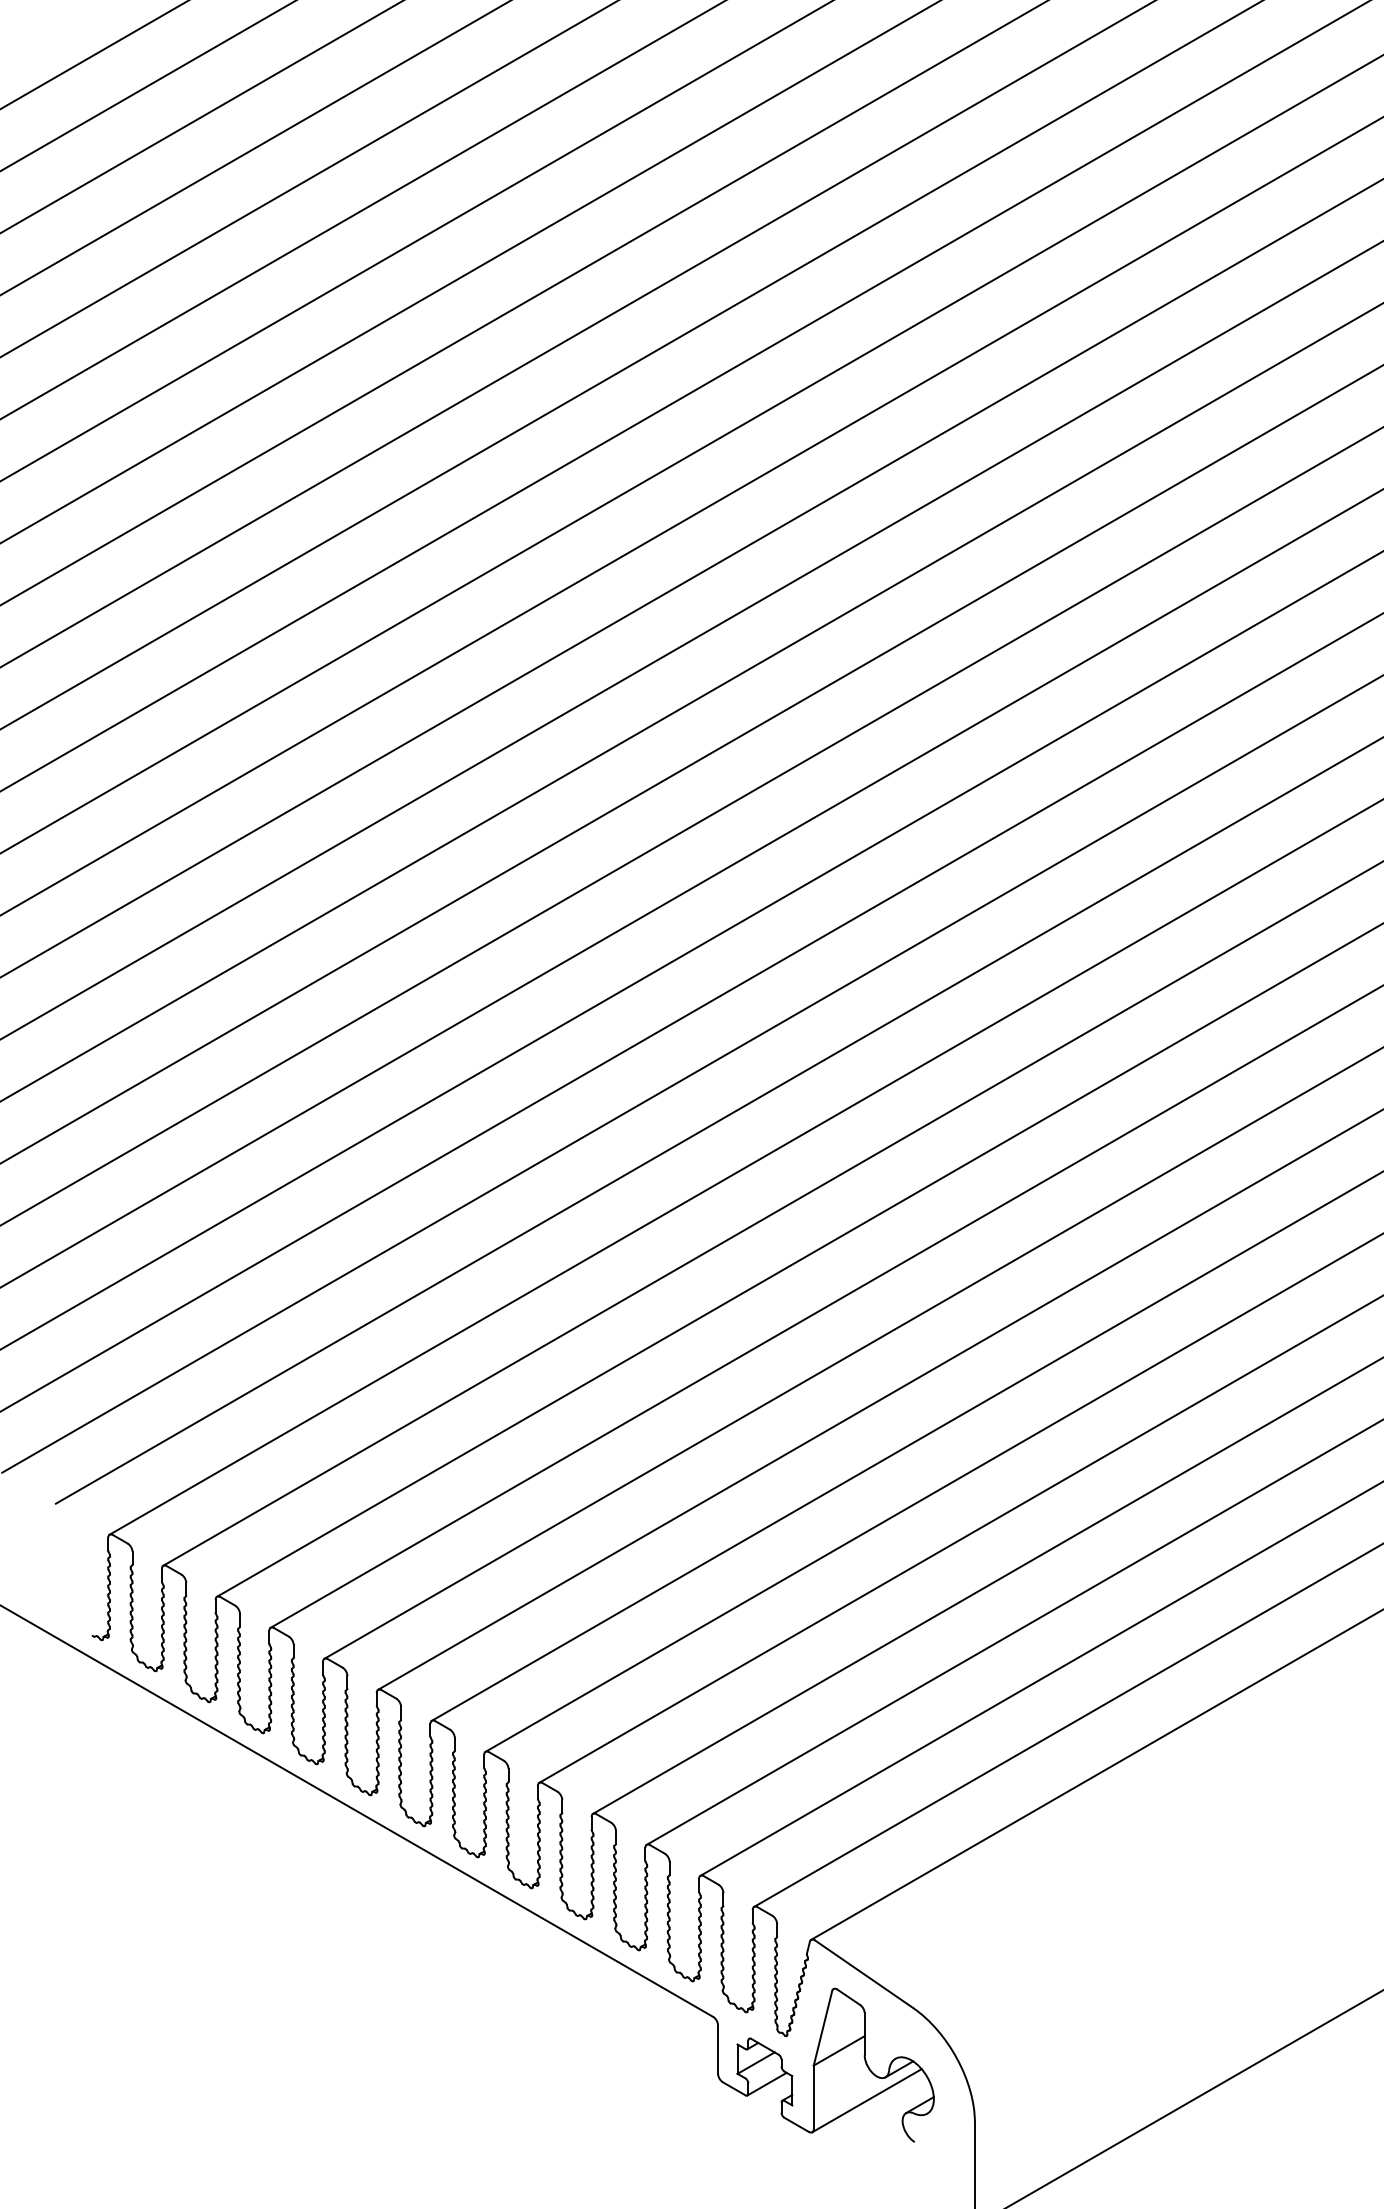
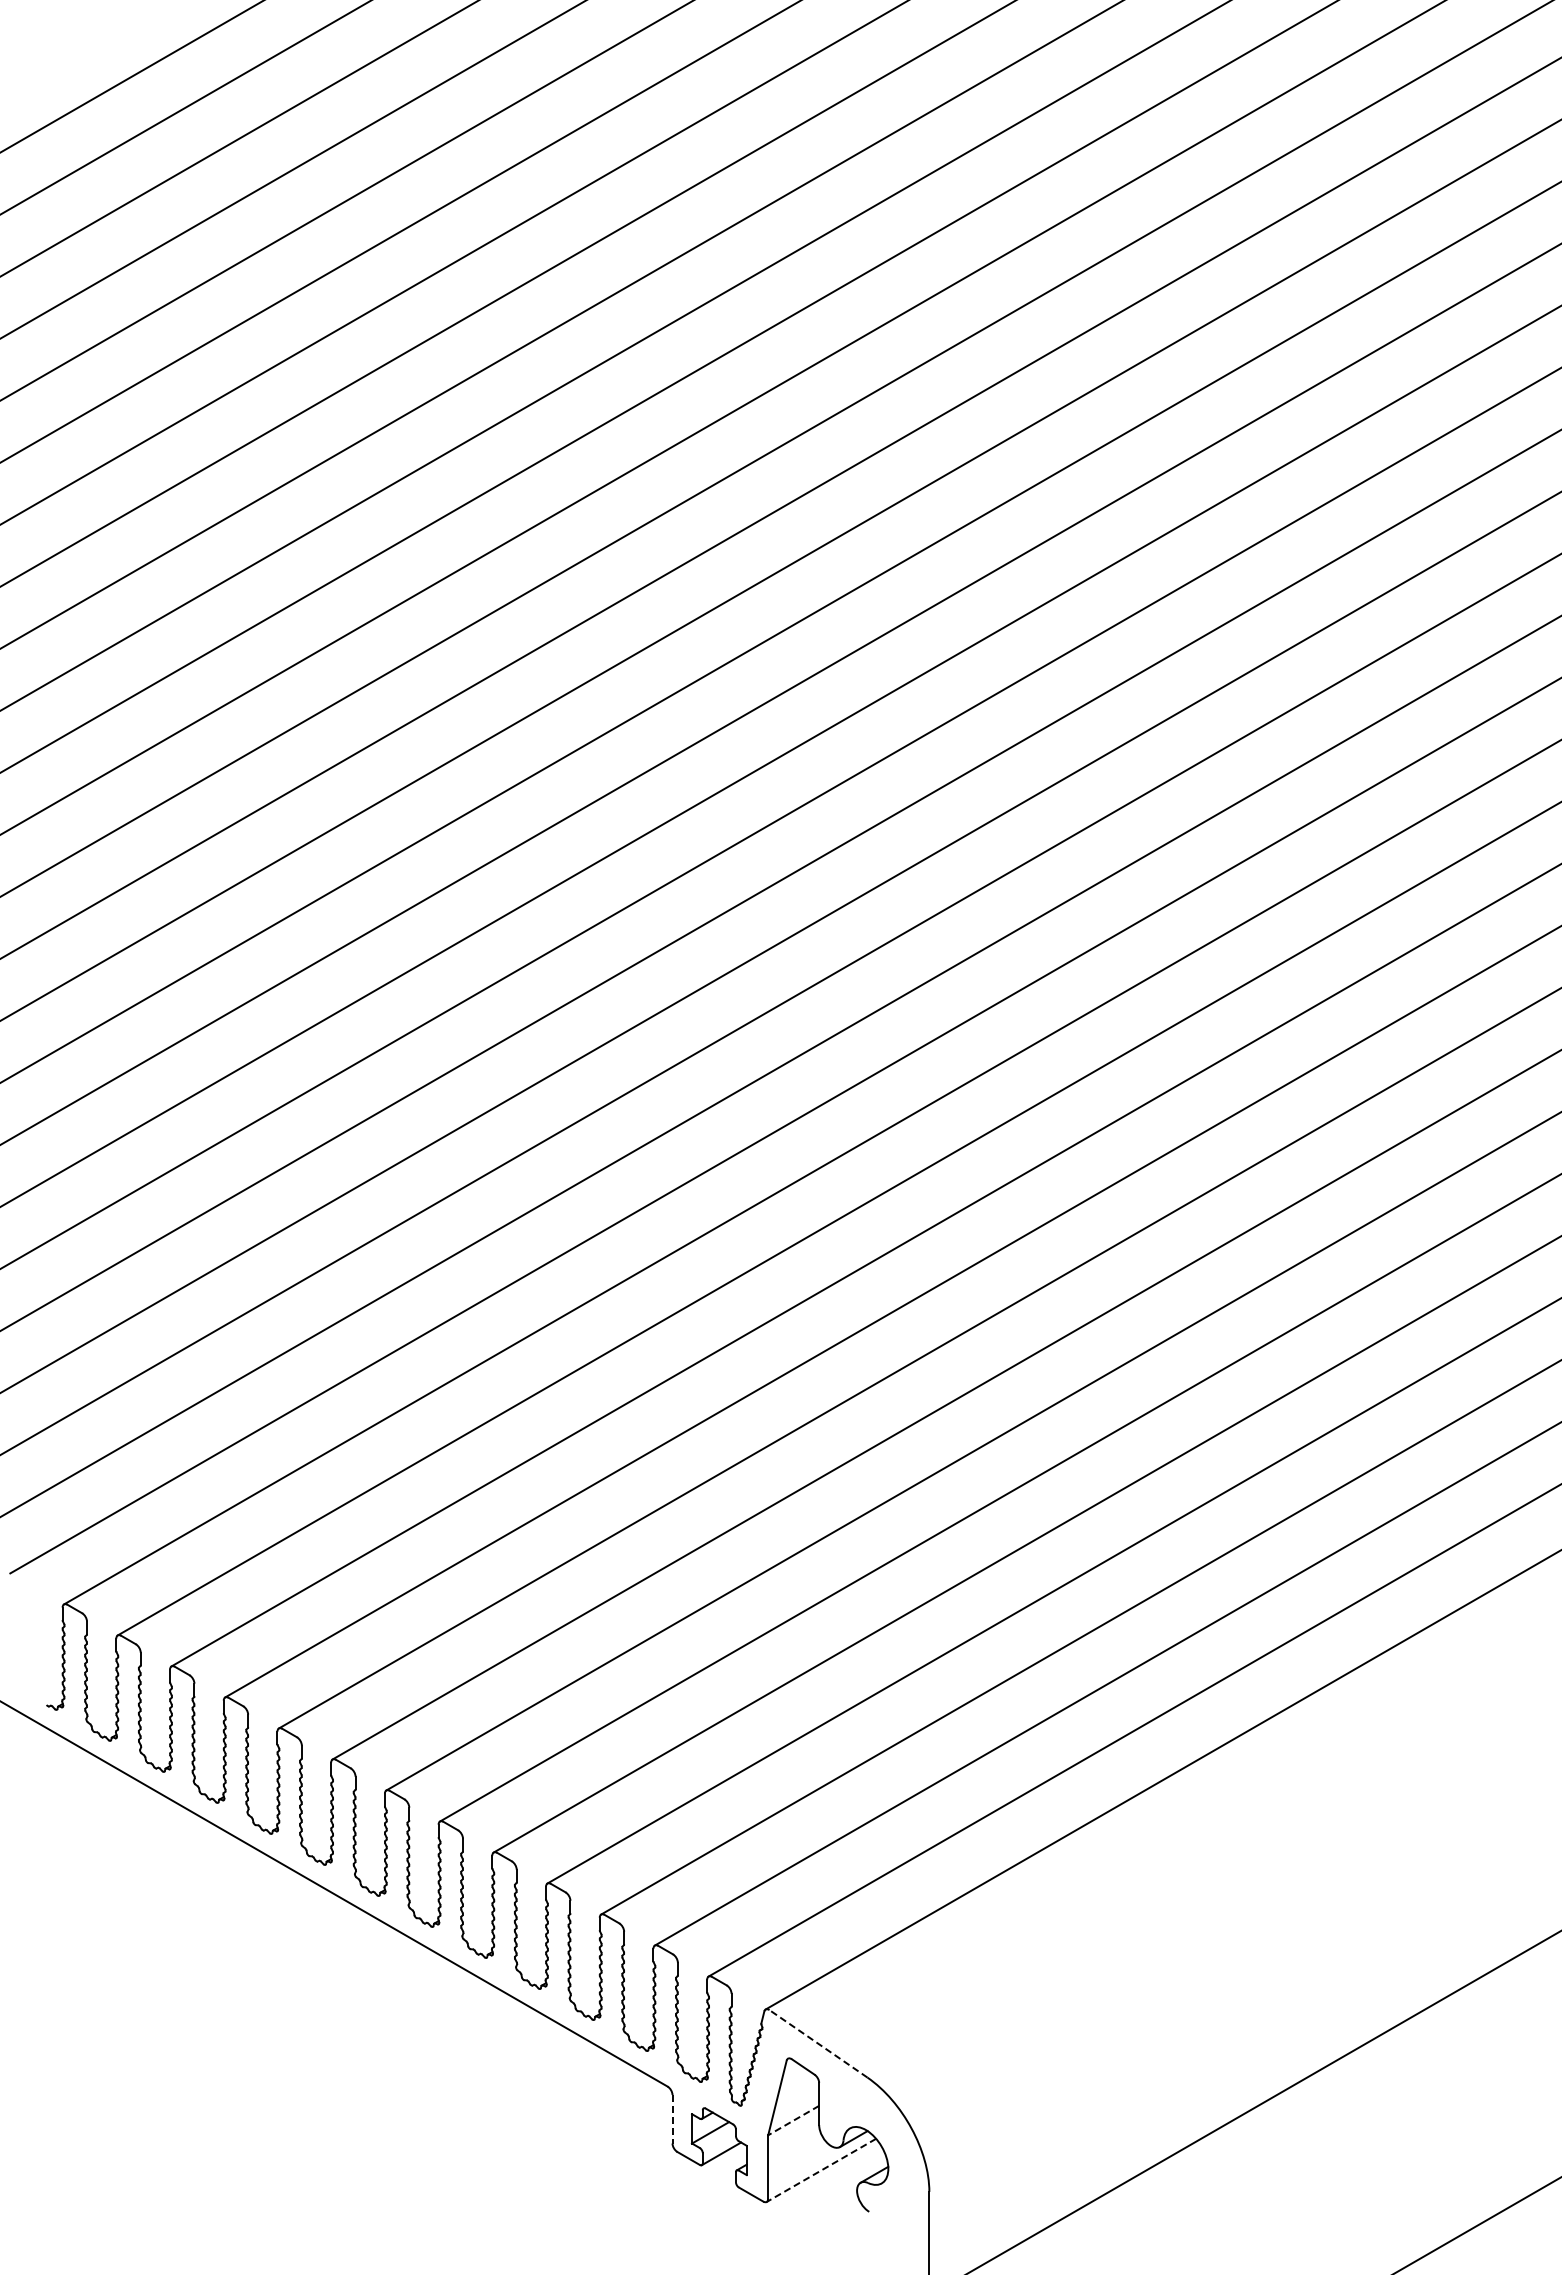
line: (864, 1973) -> (818, 2043), solid -> dashed
line: (718, 2049) -> (672, 2119), solid -> dashed
line: (839, 2050) -> (793, 2120), solid -> dashed
line: (867, 2100) -> (821, 2170), solid -> dashed

